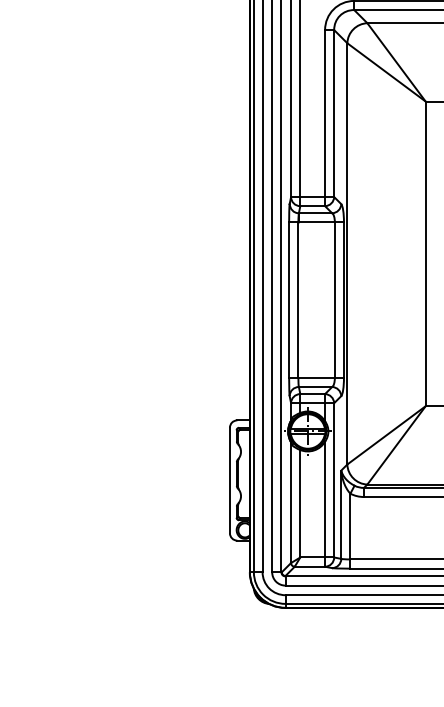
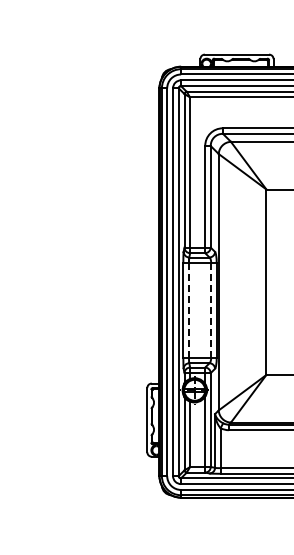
line: (297, 300) -> (188, 310), solid -> dashed
line: (335, 300) -> (211, 310), solid -> dashed

